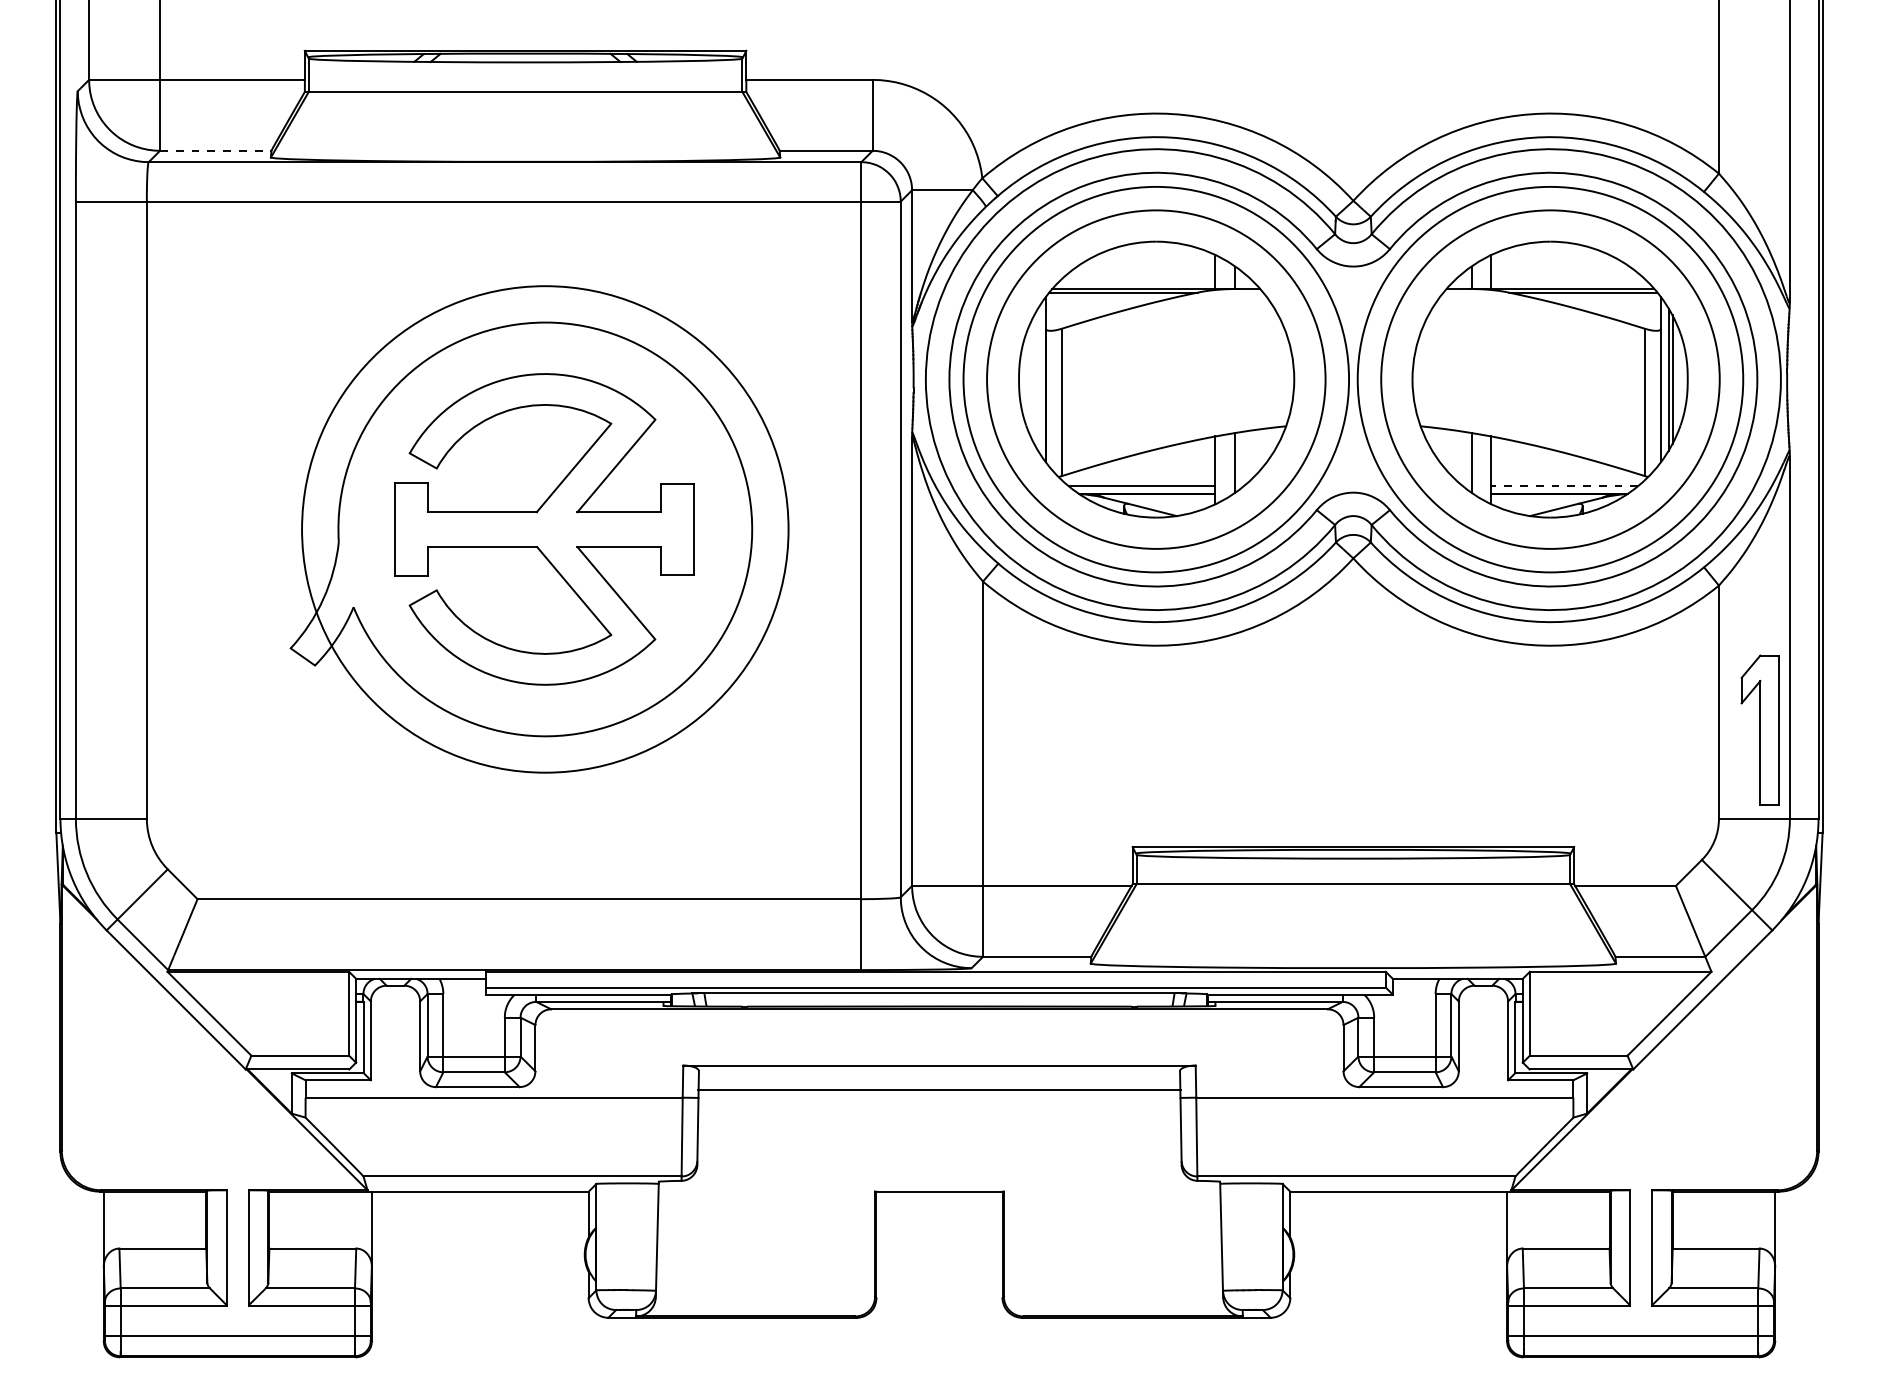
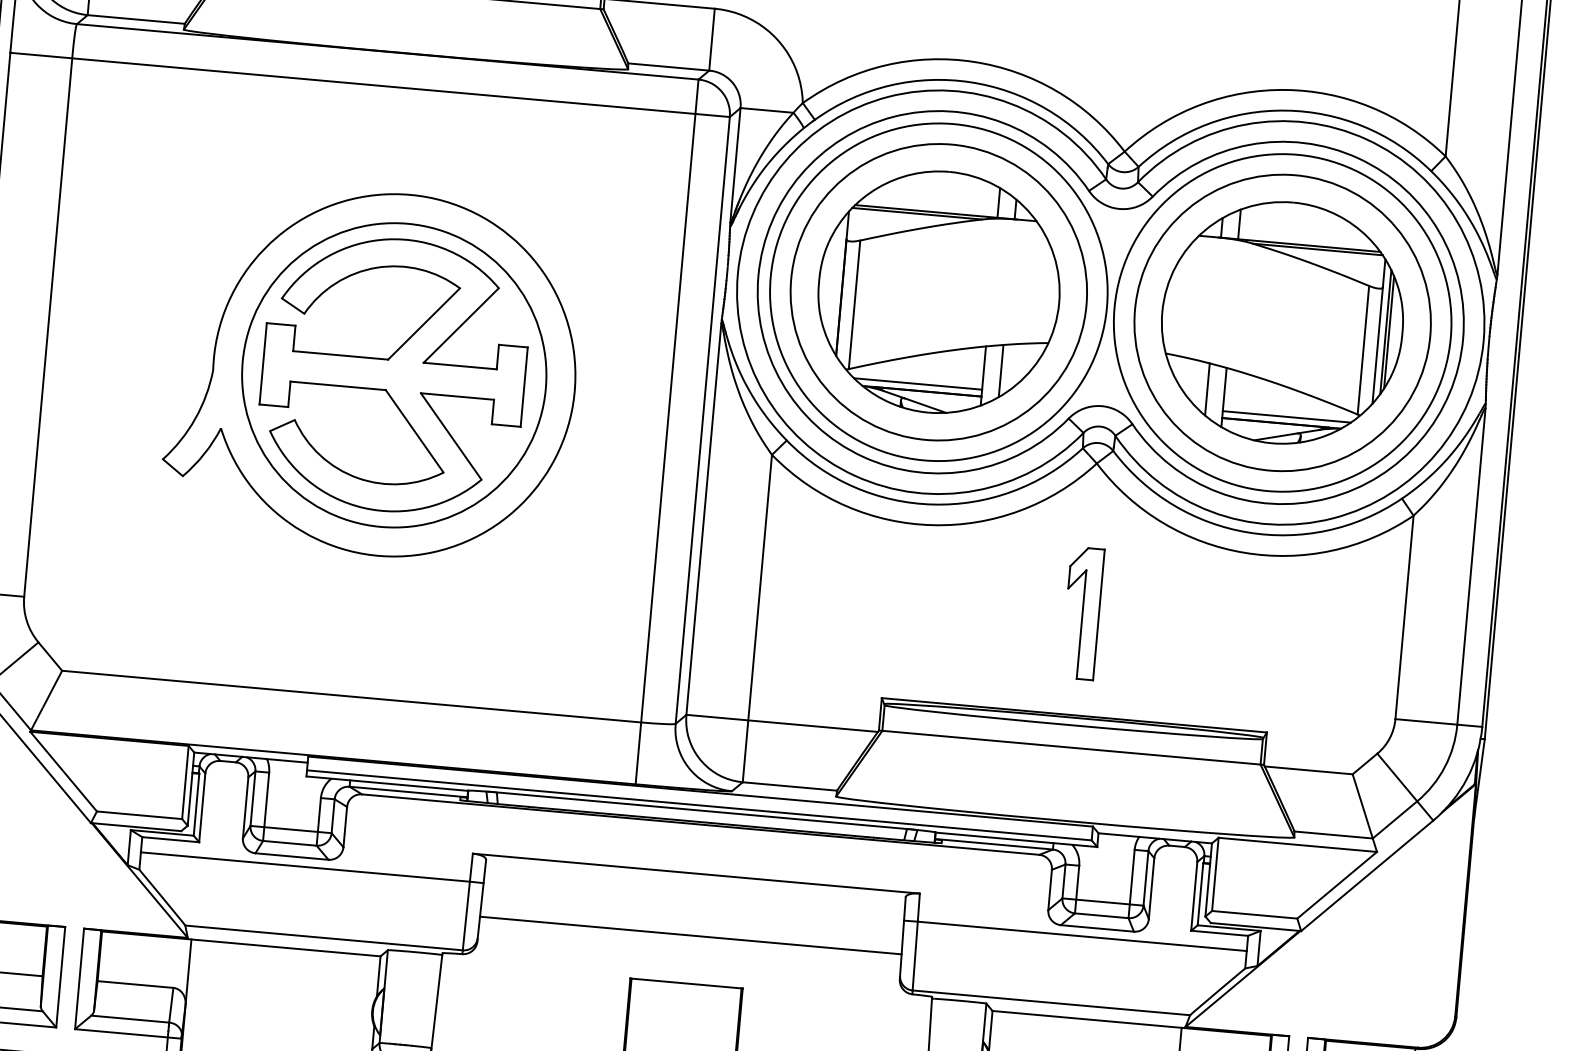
line: (215, 150) -> (136, 19), dashed -> solid
line: (1564, 486) -> (1286, 417), dashed -> solid
circle: (545, 529) -> (394, 375), size x0.71
part: (1759, 729) -> (1081, 612), moved
line: (939, 1090) -> (690, 935), moved

